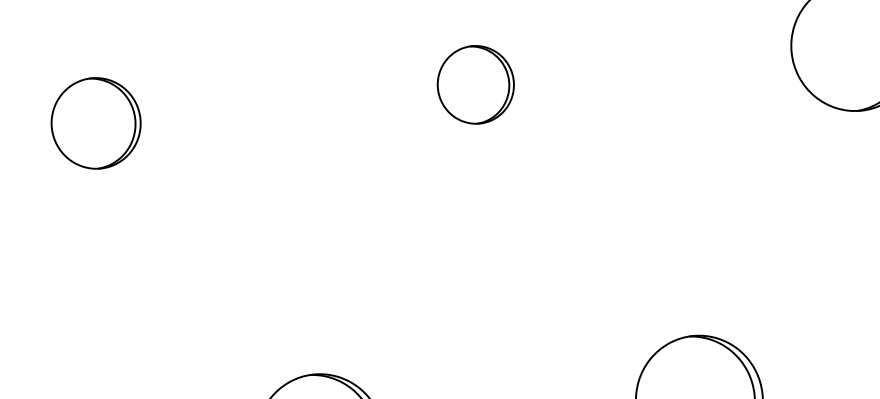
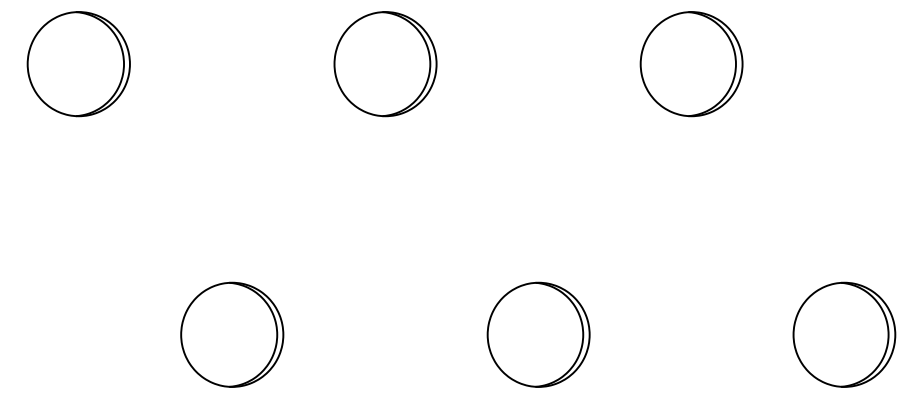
part: (475, 85) -> (385, 64), size x1.67
part: (95, 123) -> (78, 64), size x1.43

